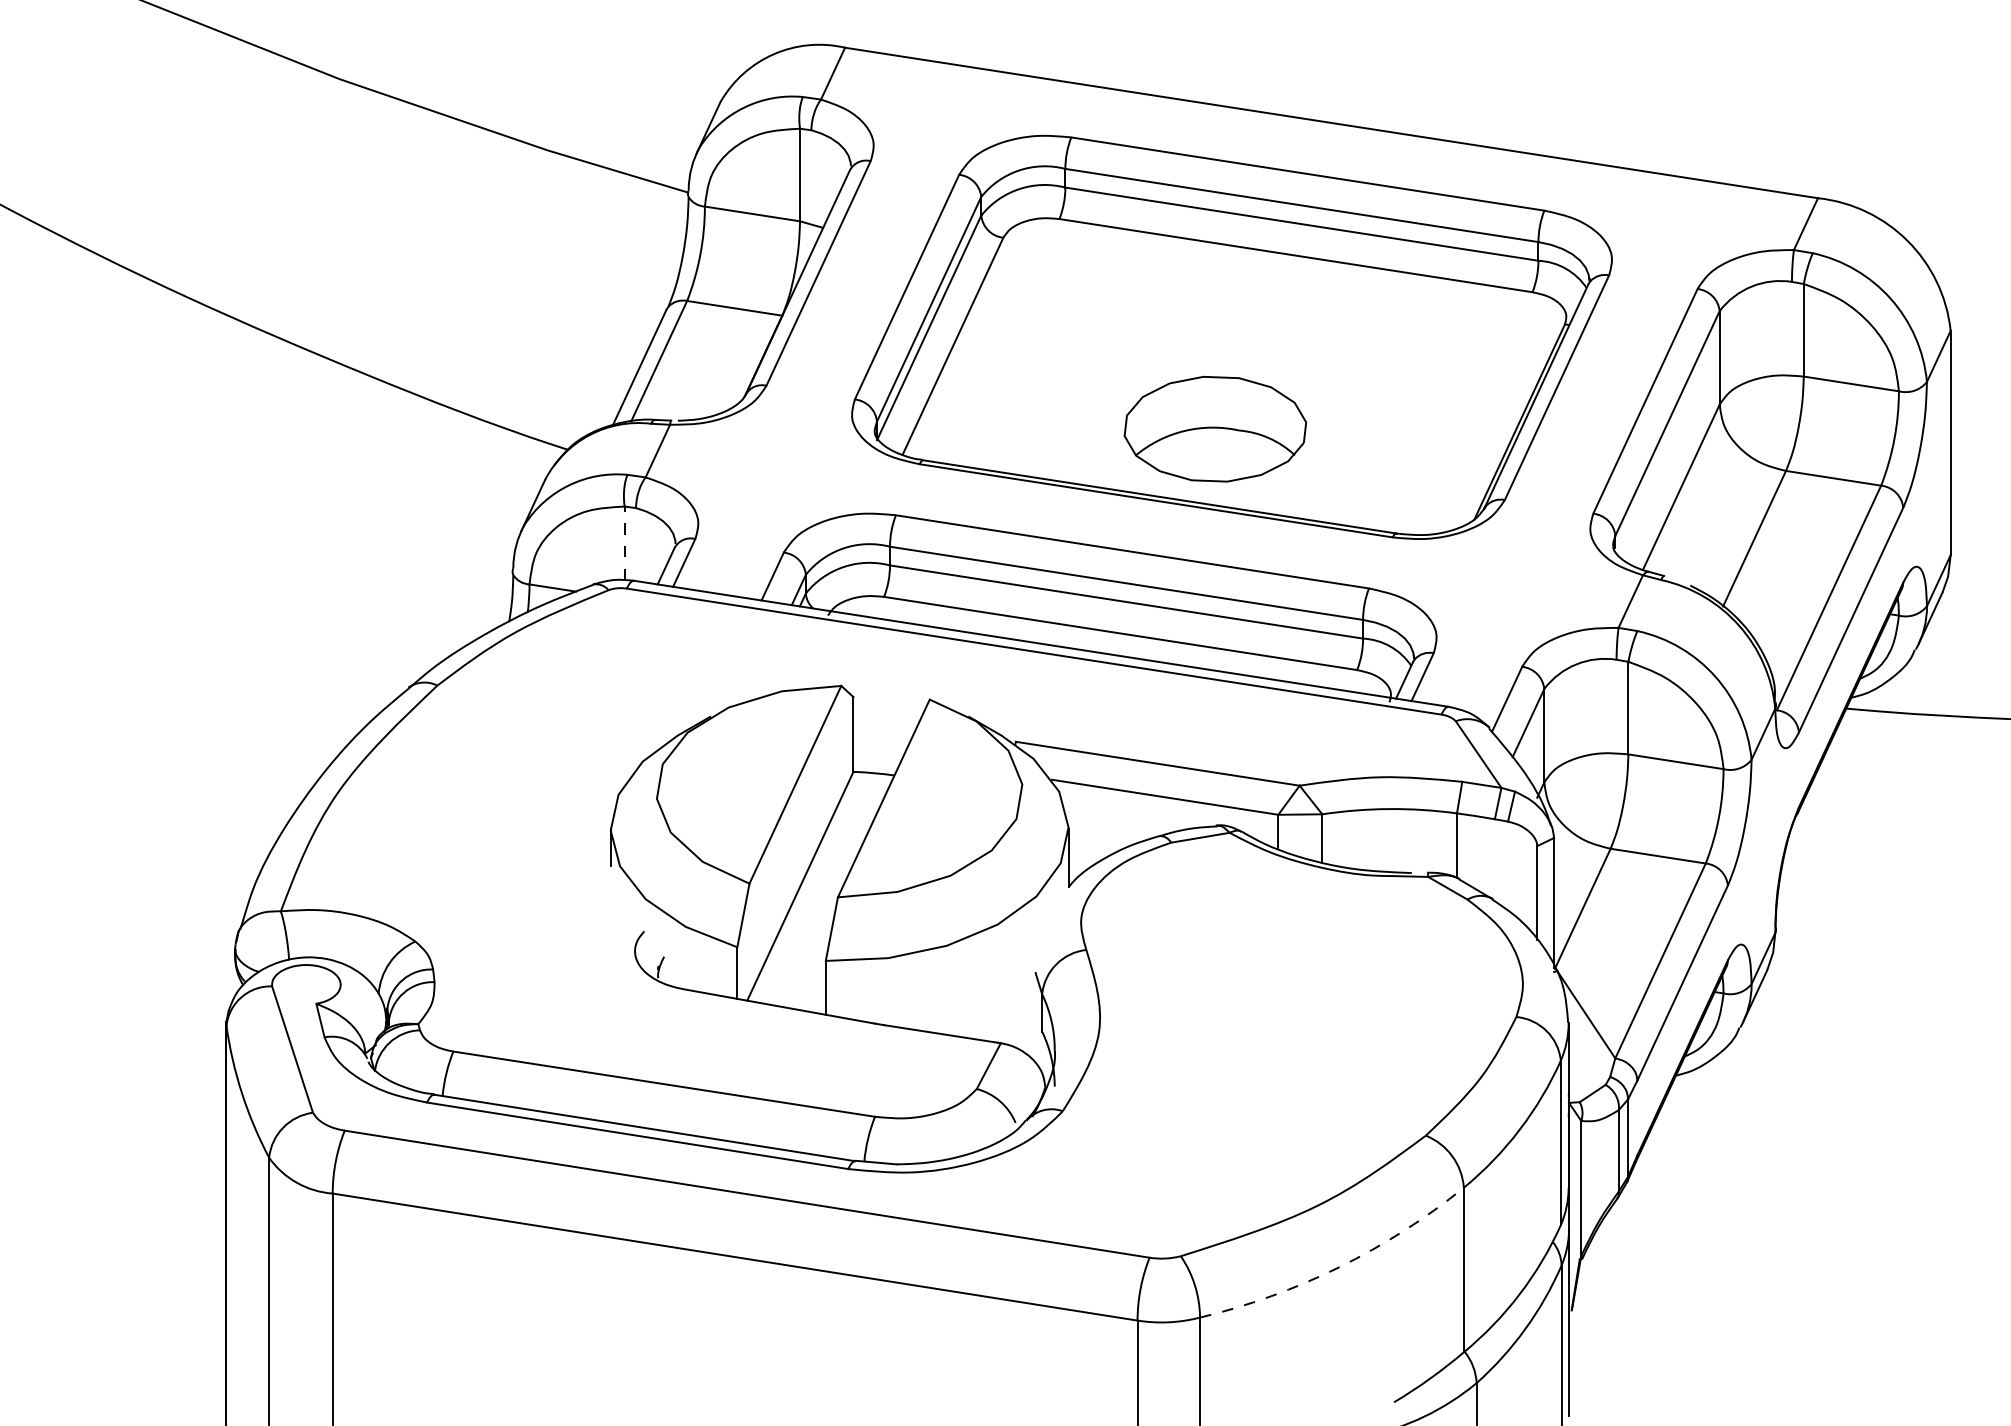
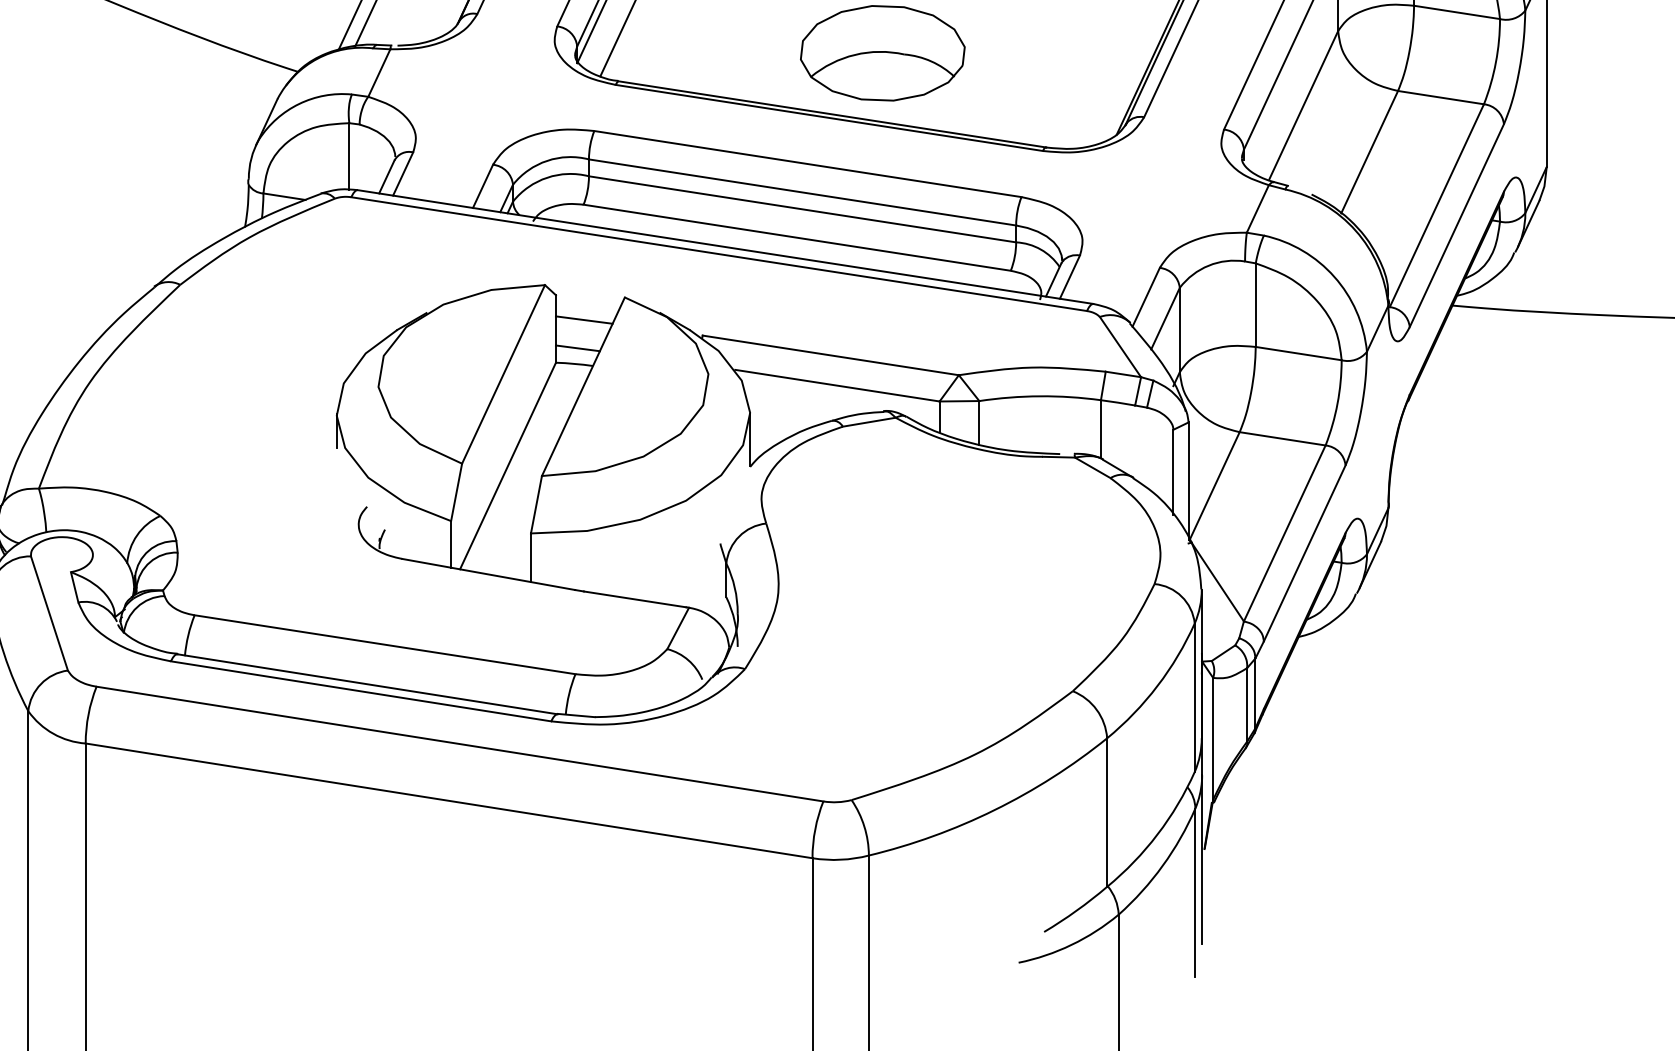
line: (624, 543) -> (349, 156), dashed -> solid
line: (884, 724) -> (583, 319), added
line: (877, 755) -> (577, 347), added
arc: (1339, 1267) -> (994, 810), dashed -> solid

